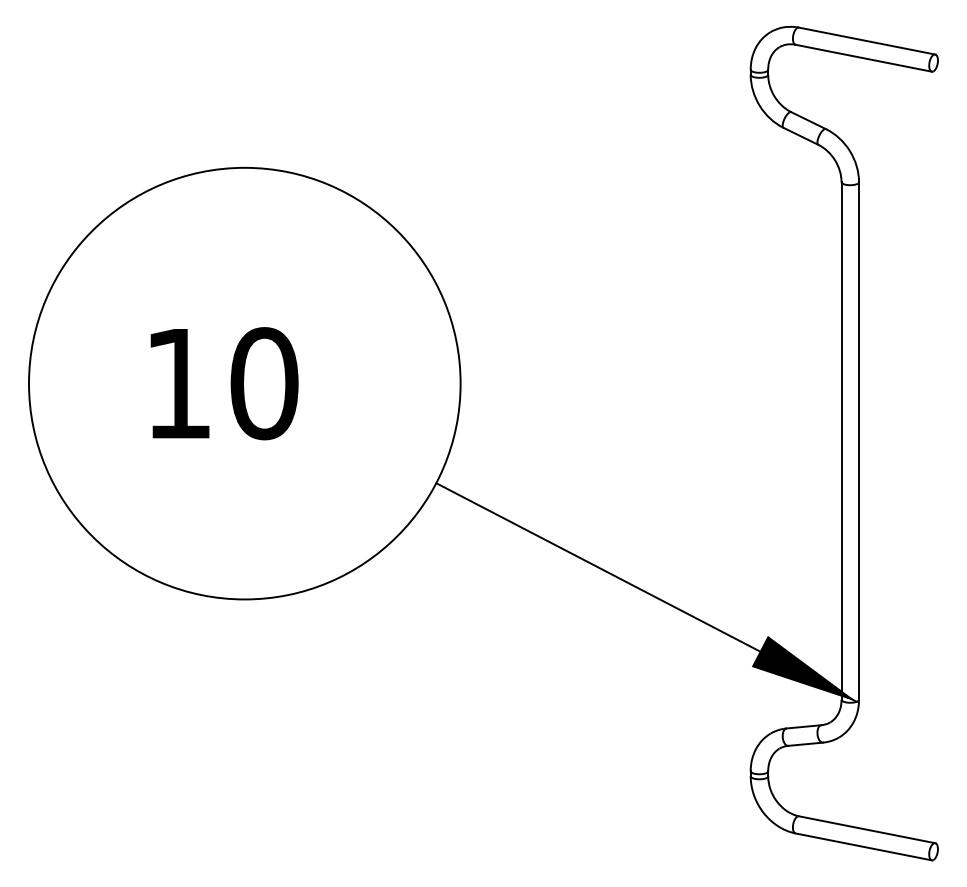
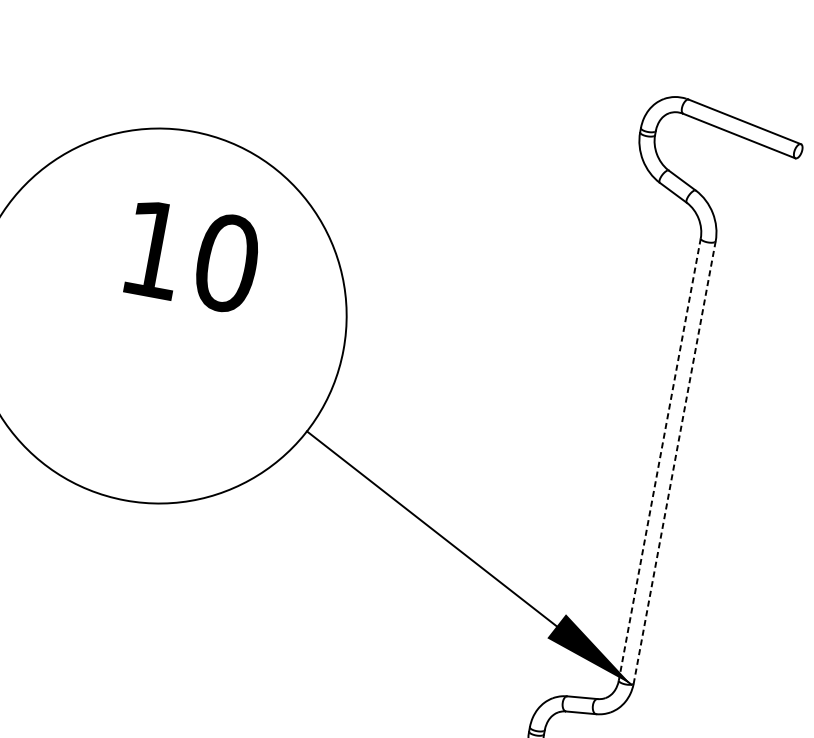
text: (224, 383) -> (192, 256), moved
line: (841, 441) -> (659, 459), solid -> dashed
line: (859, 441) -> (675, 462), solid -> dashed

